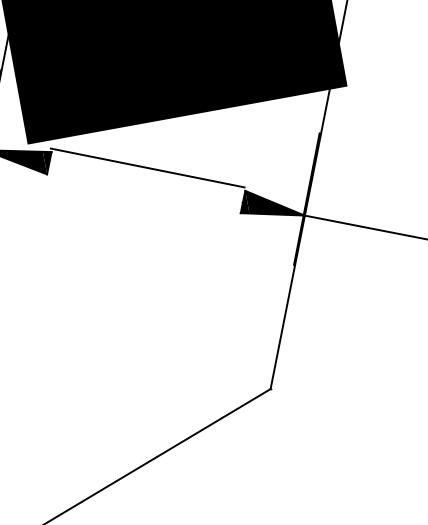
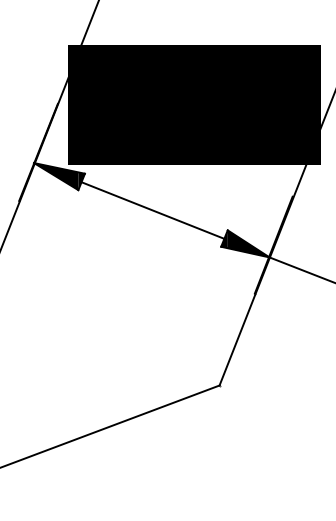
line: (146, 167) -> (151, 209), moved

